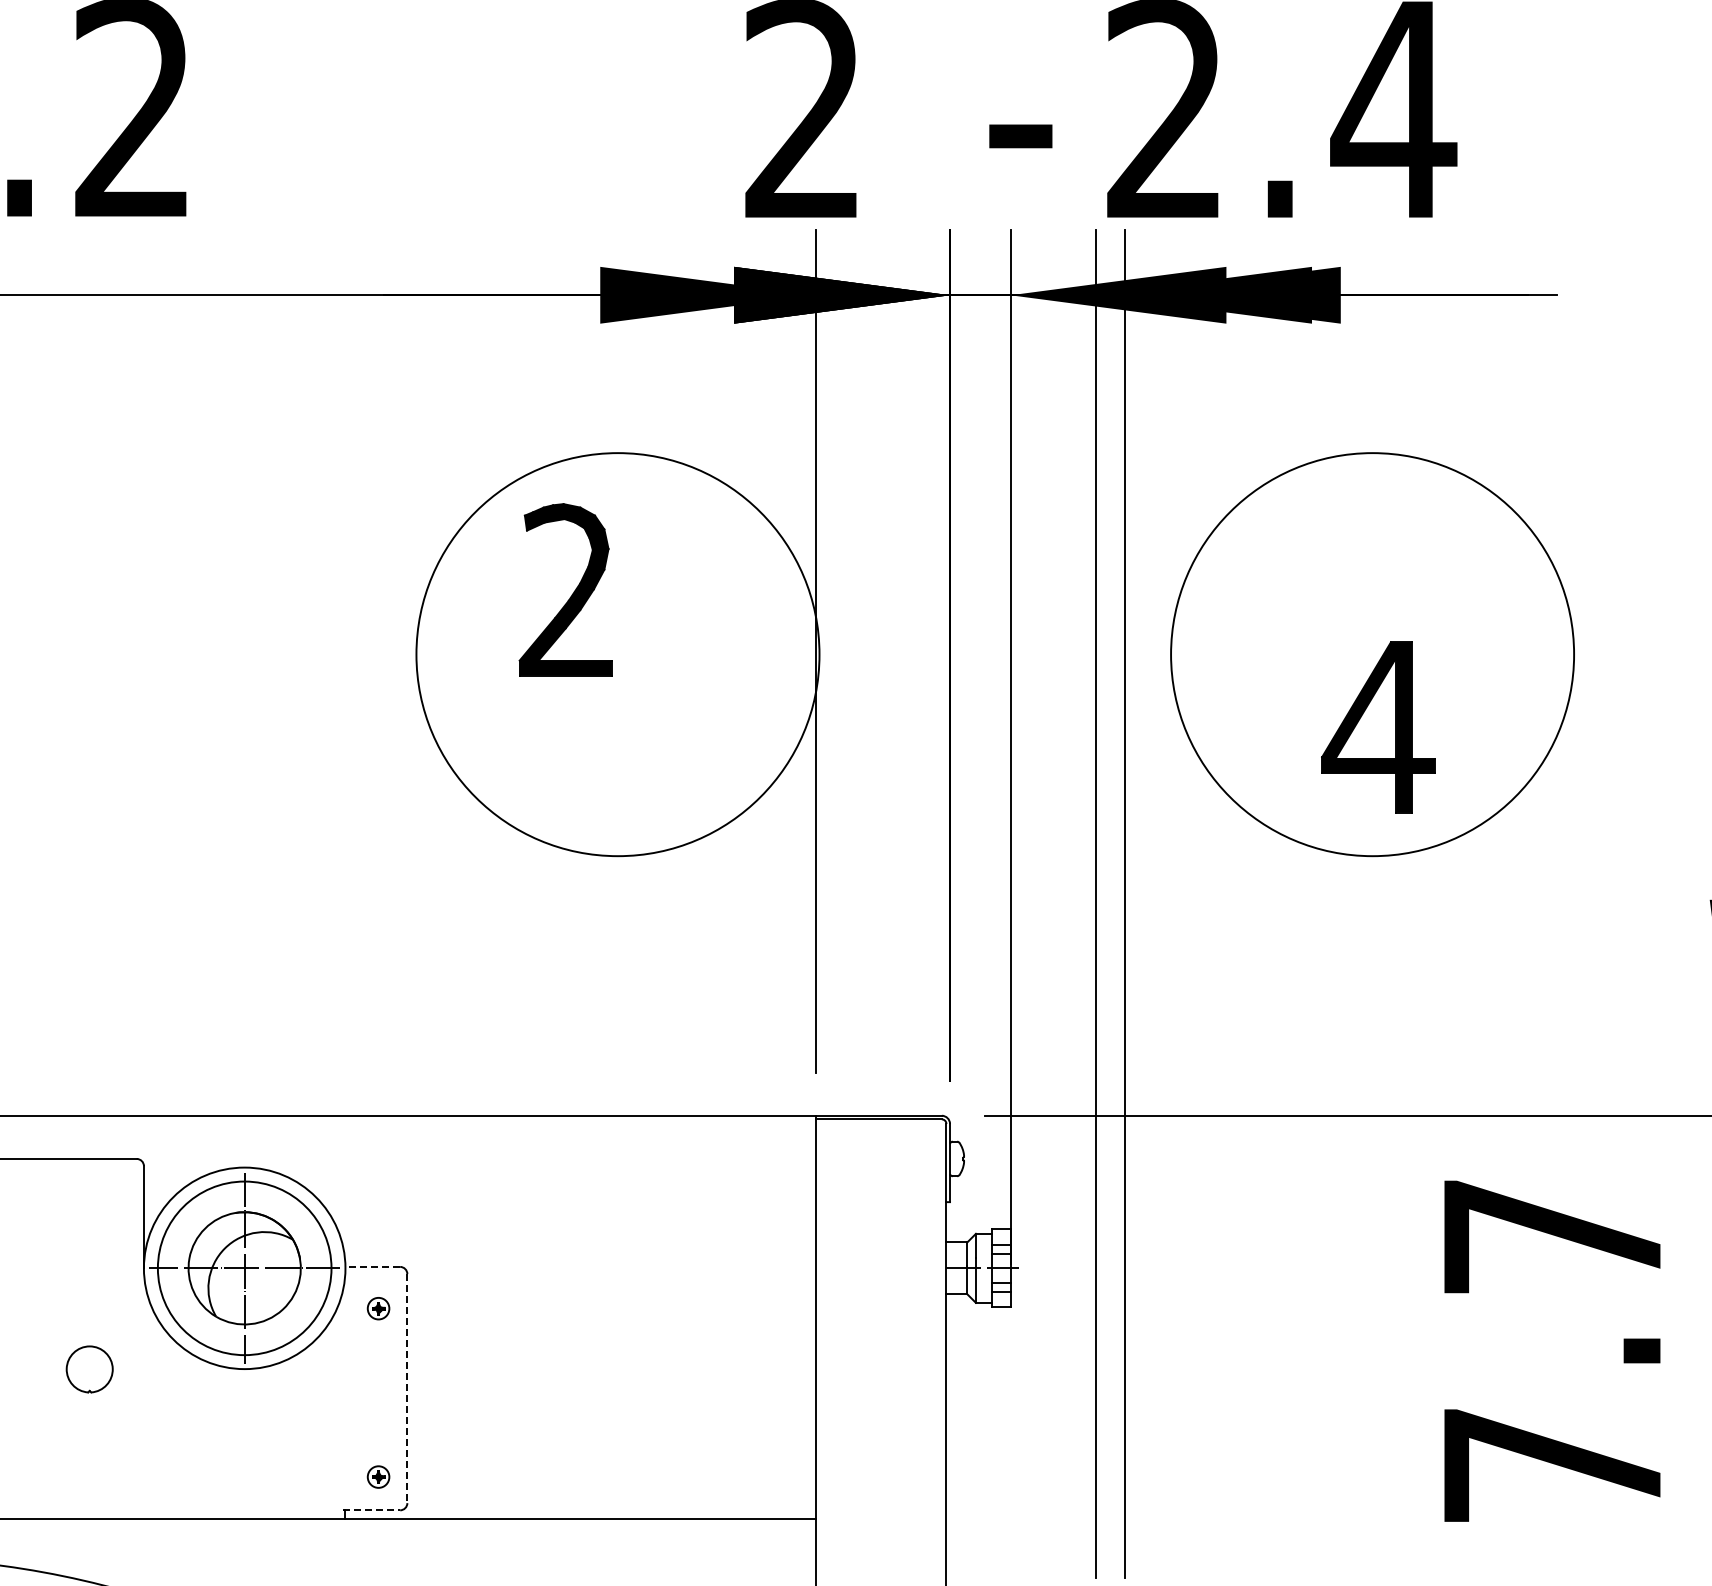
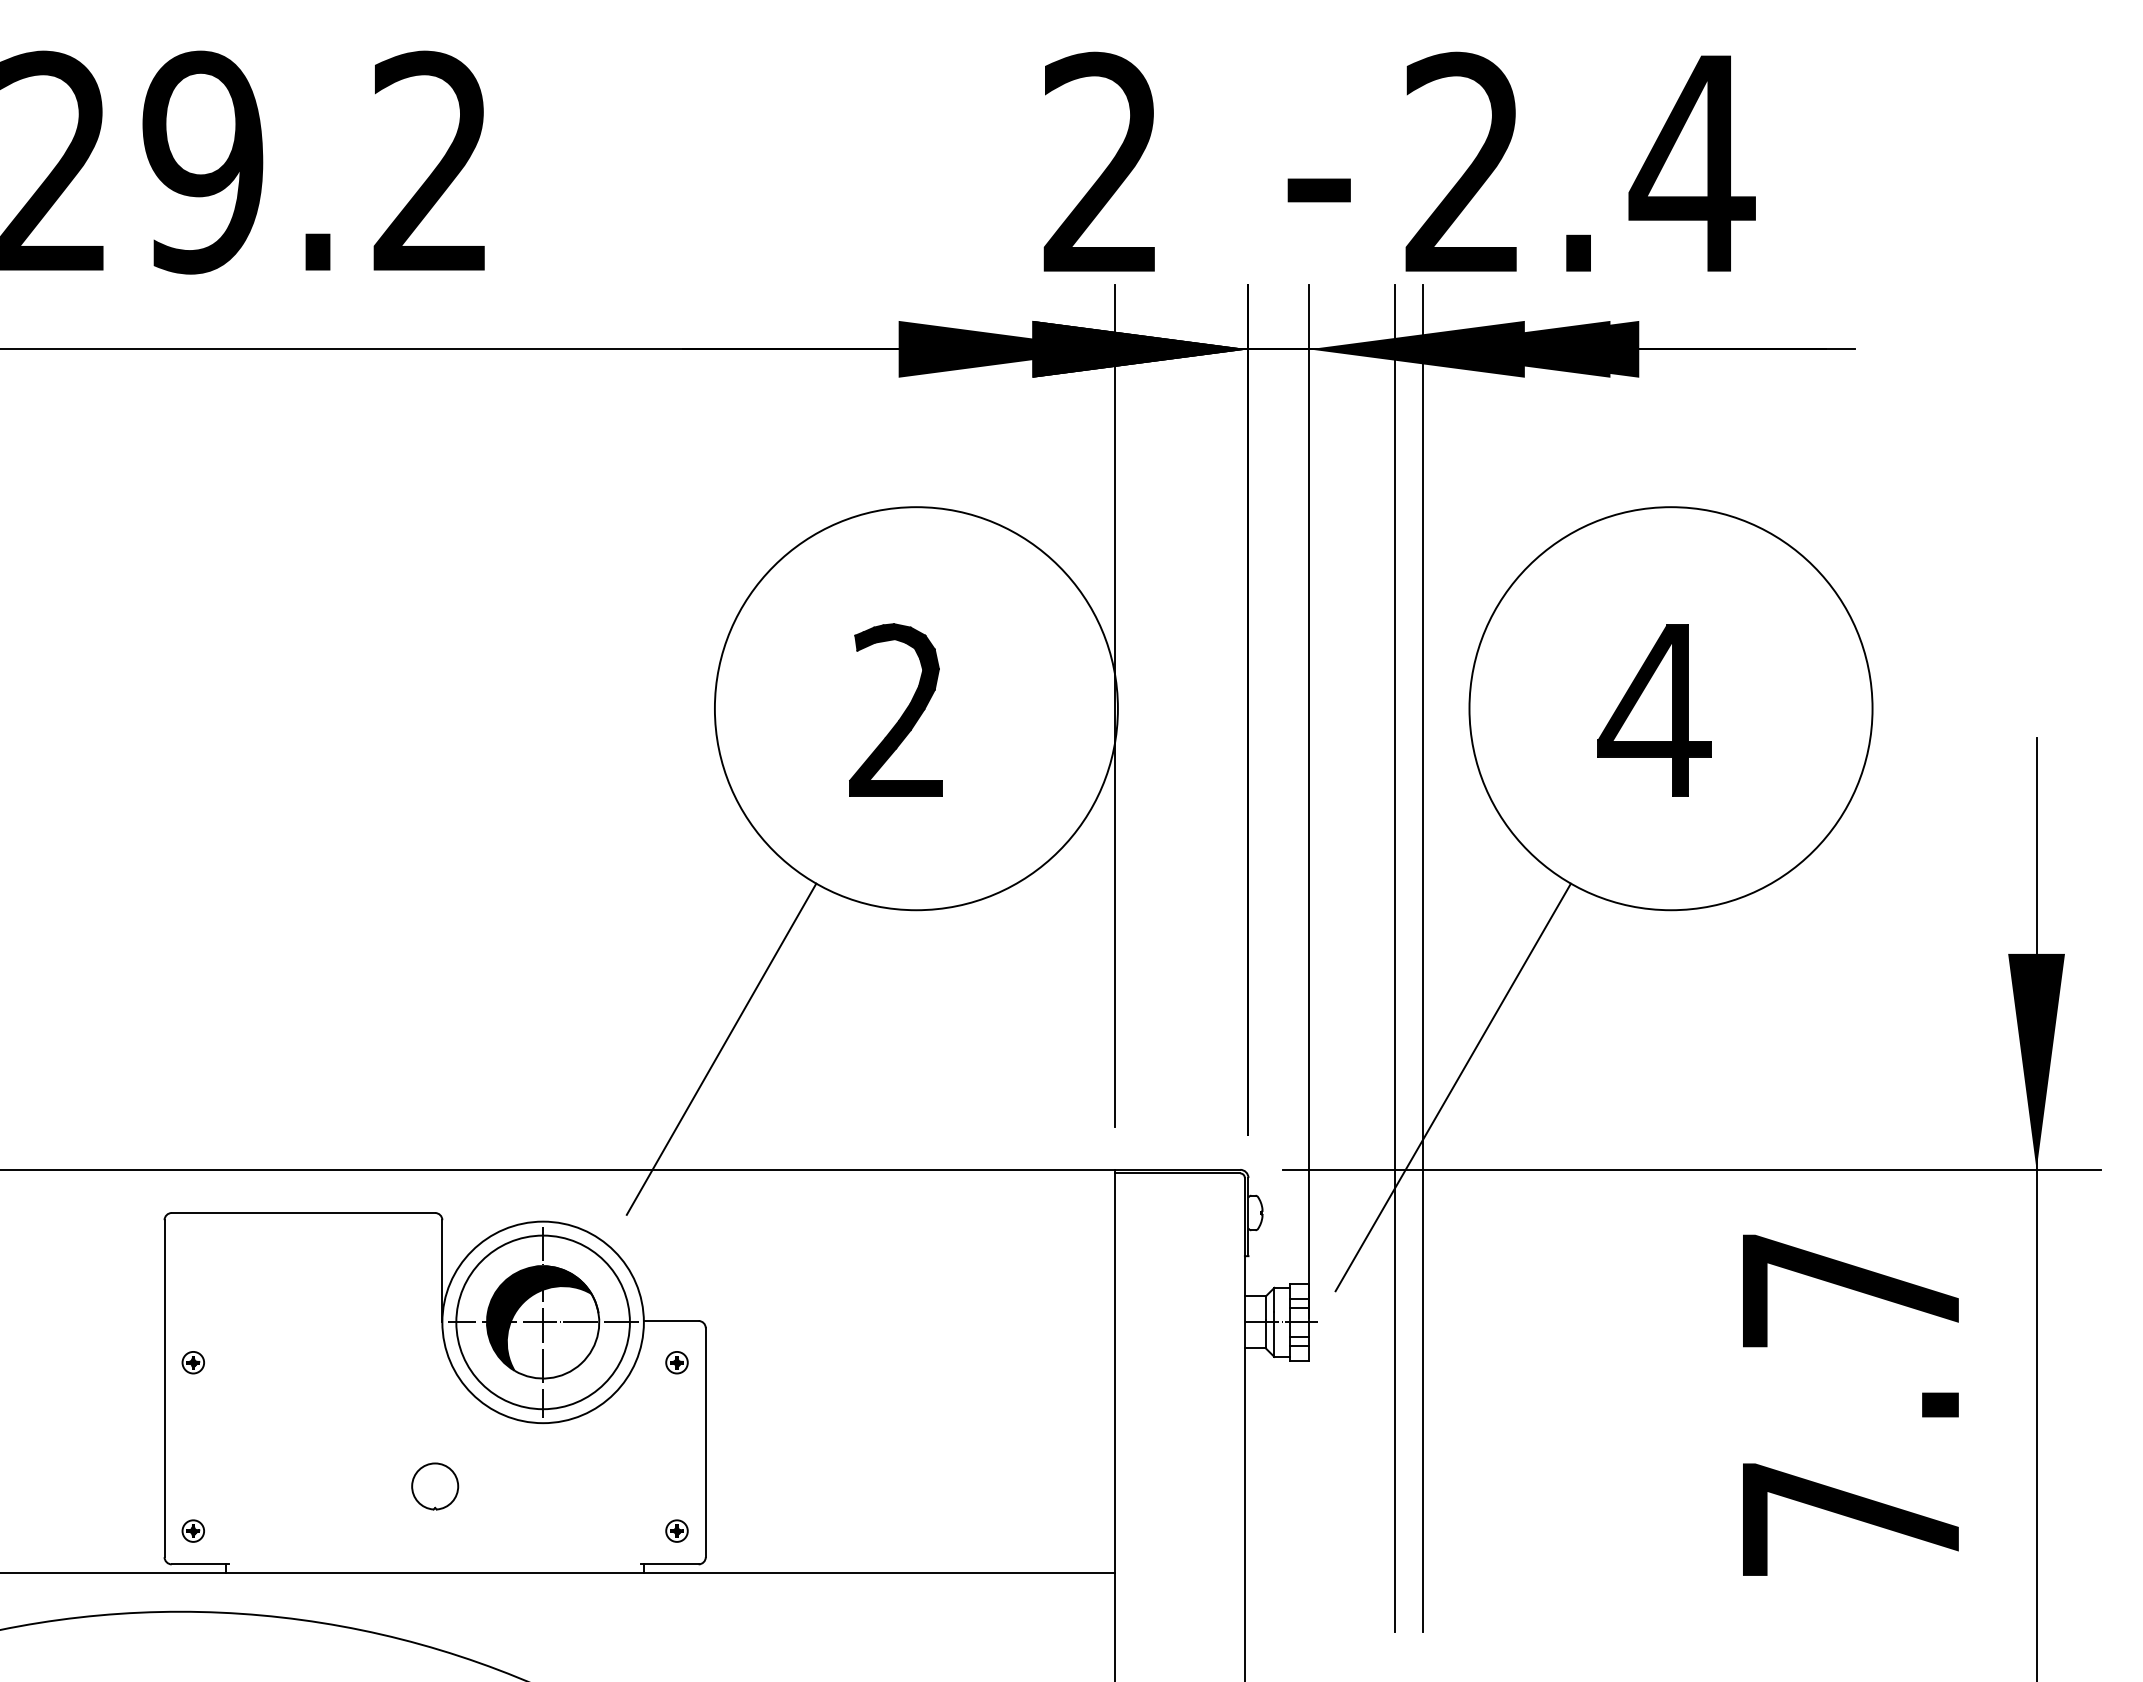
part: (571, 595) -> (901, 715), moved
part: (1378, 727) -> (1654, 710), moved
line: (423, 994) -> (721, 1048), added
line: (1154, 1033) -> (1452, 1087), added
hatch: (241, 1264) -> (539, 1318), added
line: (372, 1266) -> (670, 1320), dashed -> solid
part: (90, 1369) -> (435, 1486), moved
line: (407, 1388) -> (705, 1442), dashed -> solid
line: (371, 1510) -> (669, 1564), dashed -> solid

